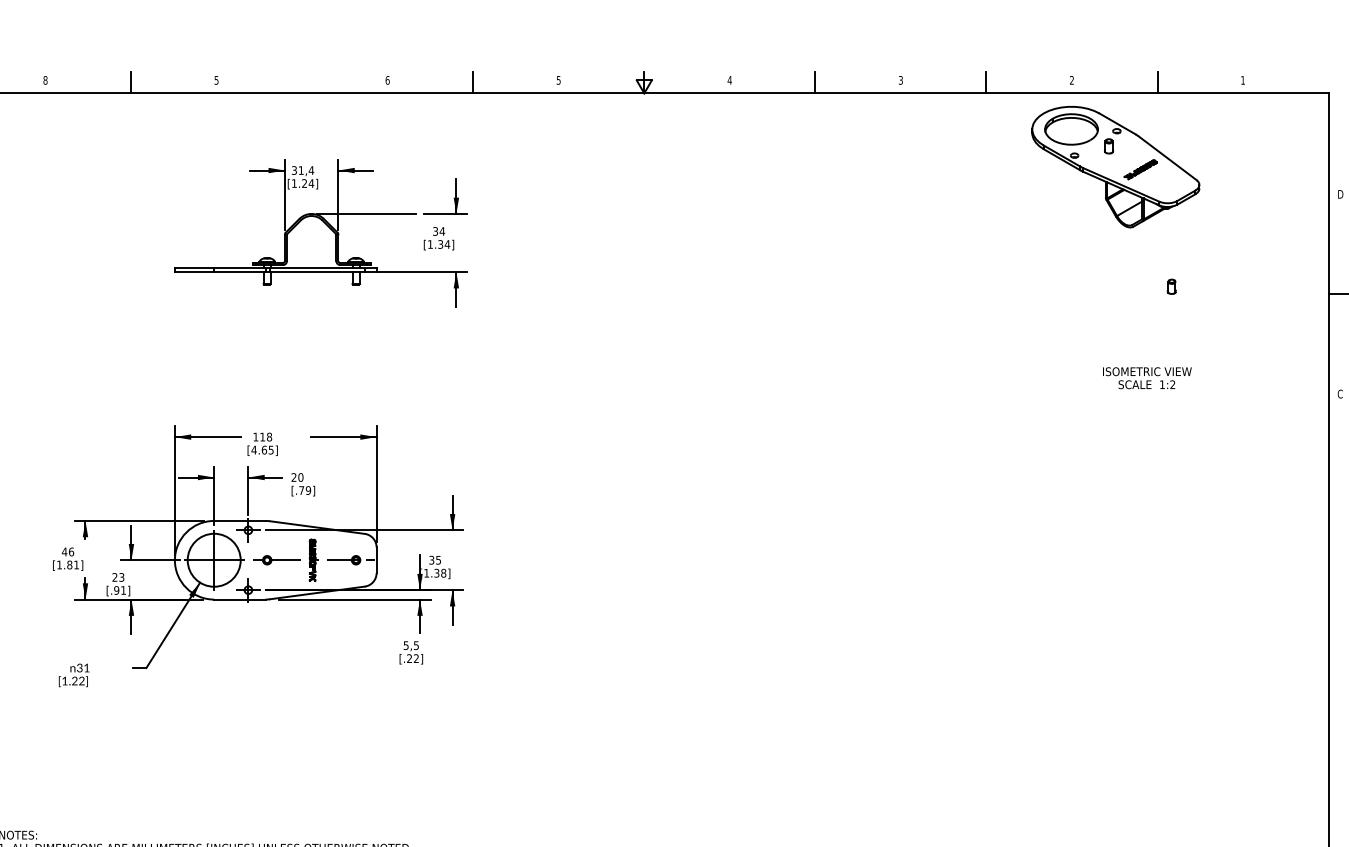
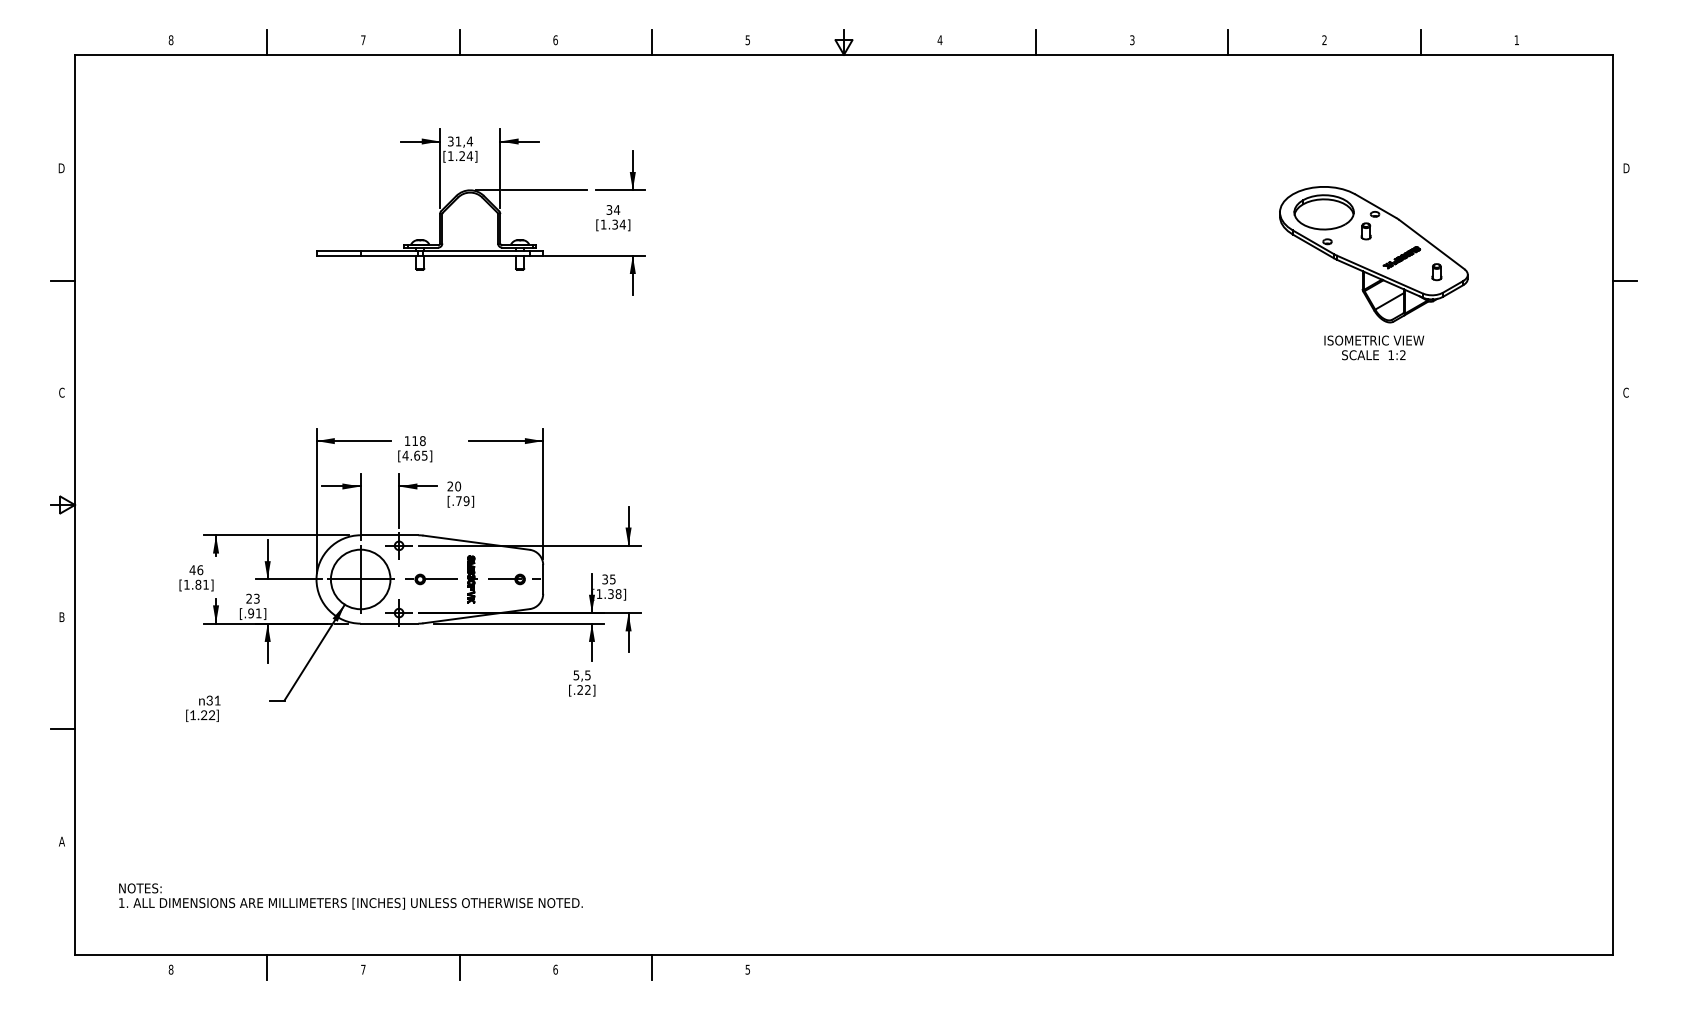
text: (216, 80) -> (363, 40), 5 -> 7
line: (302, 82) -> (459, 42), added
part: (1115, 166) -> (1373, 254), moved
text: (1147, 377) -> (1374, 347), moved

